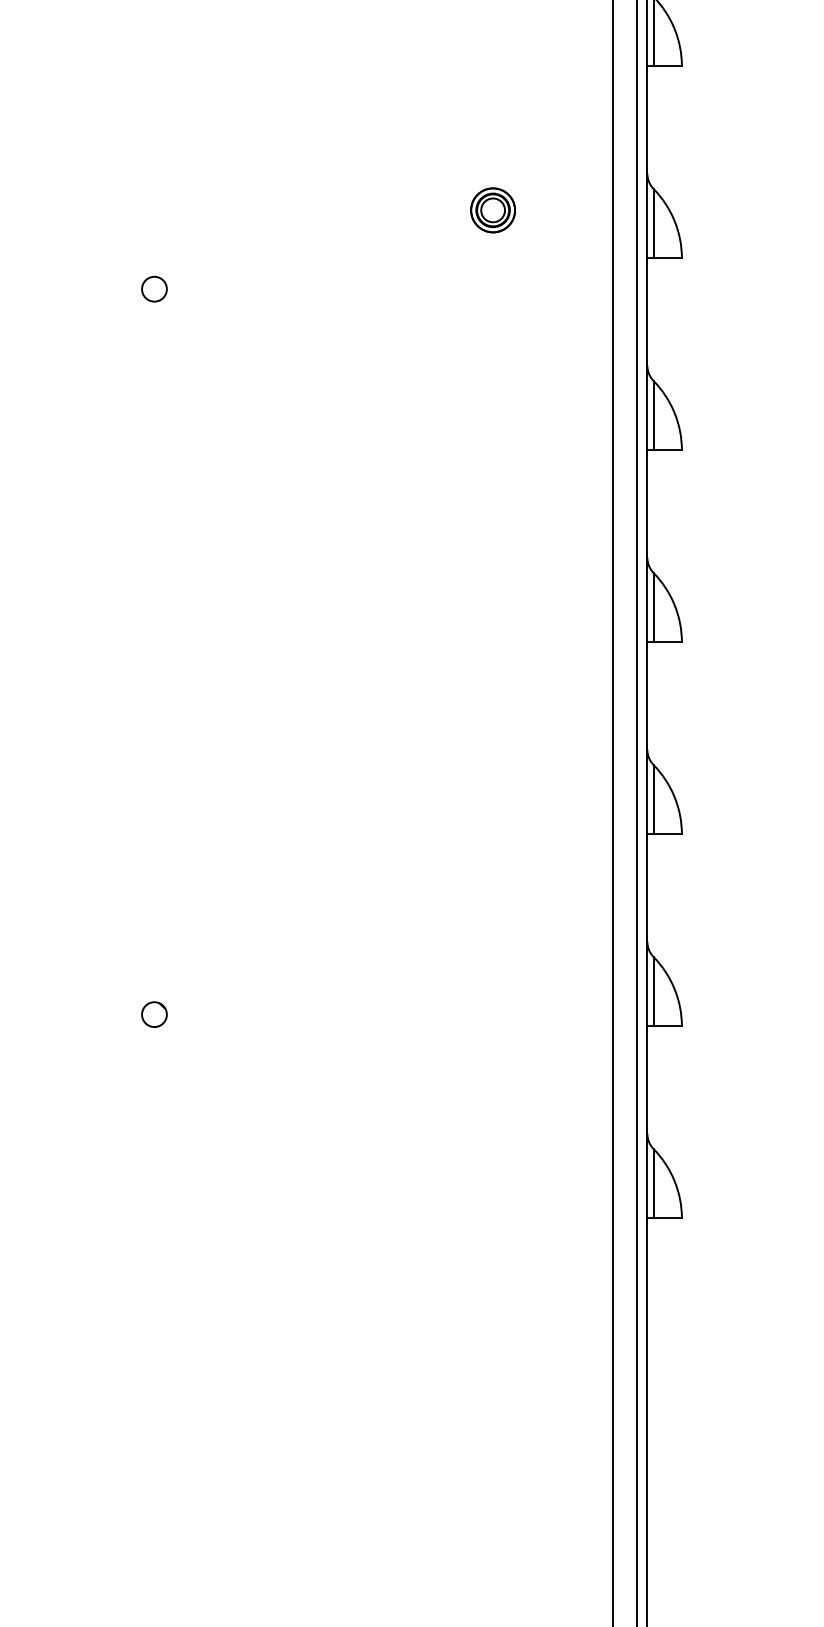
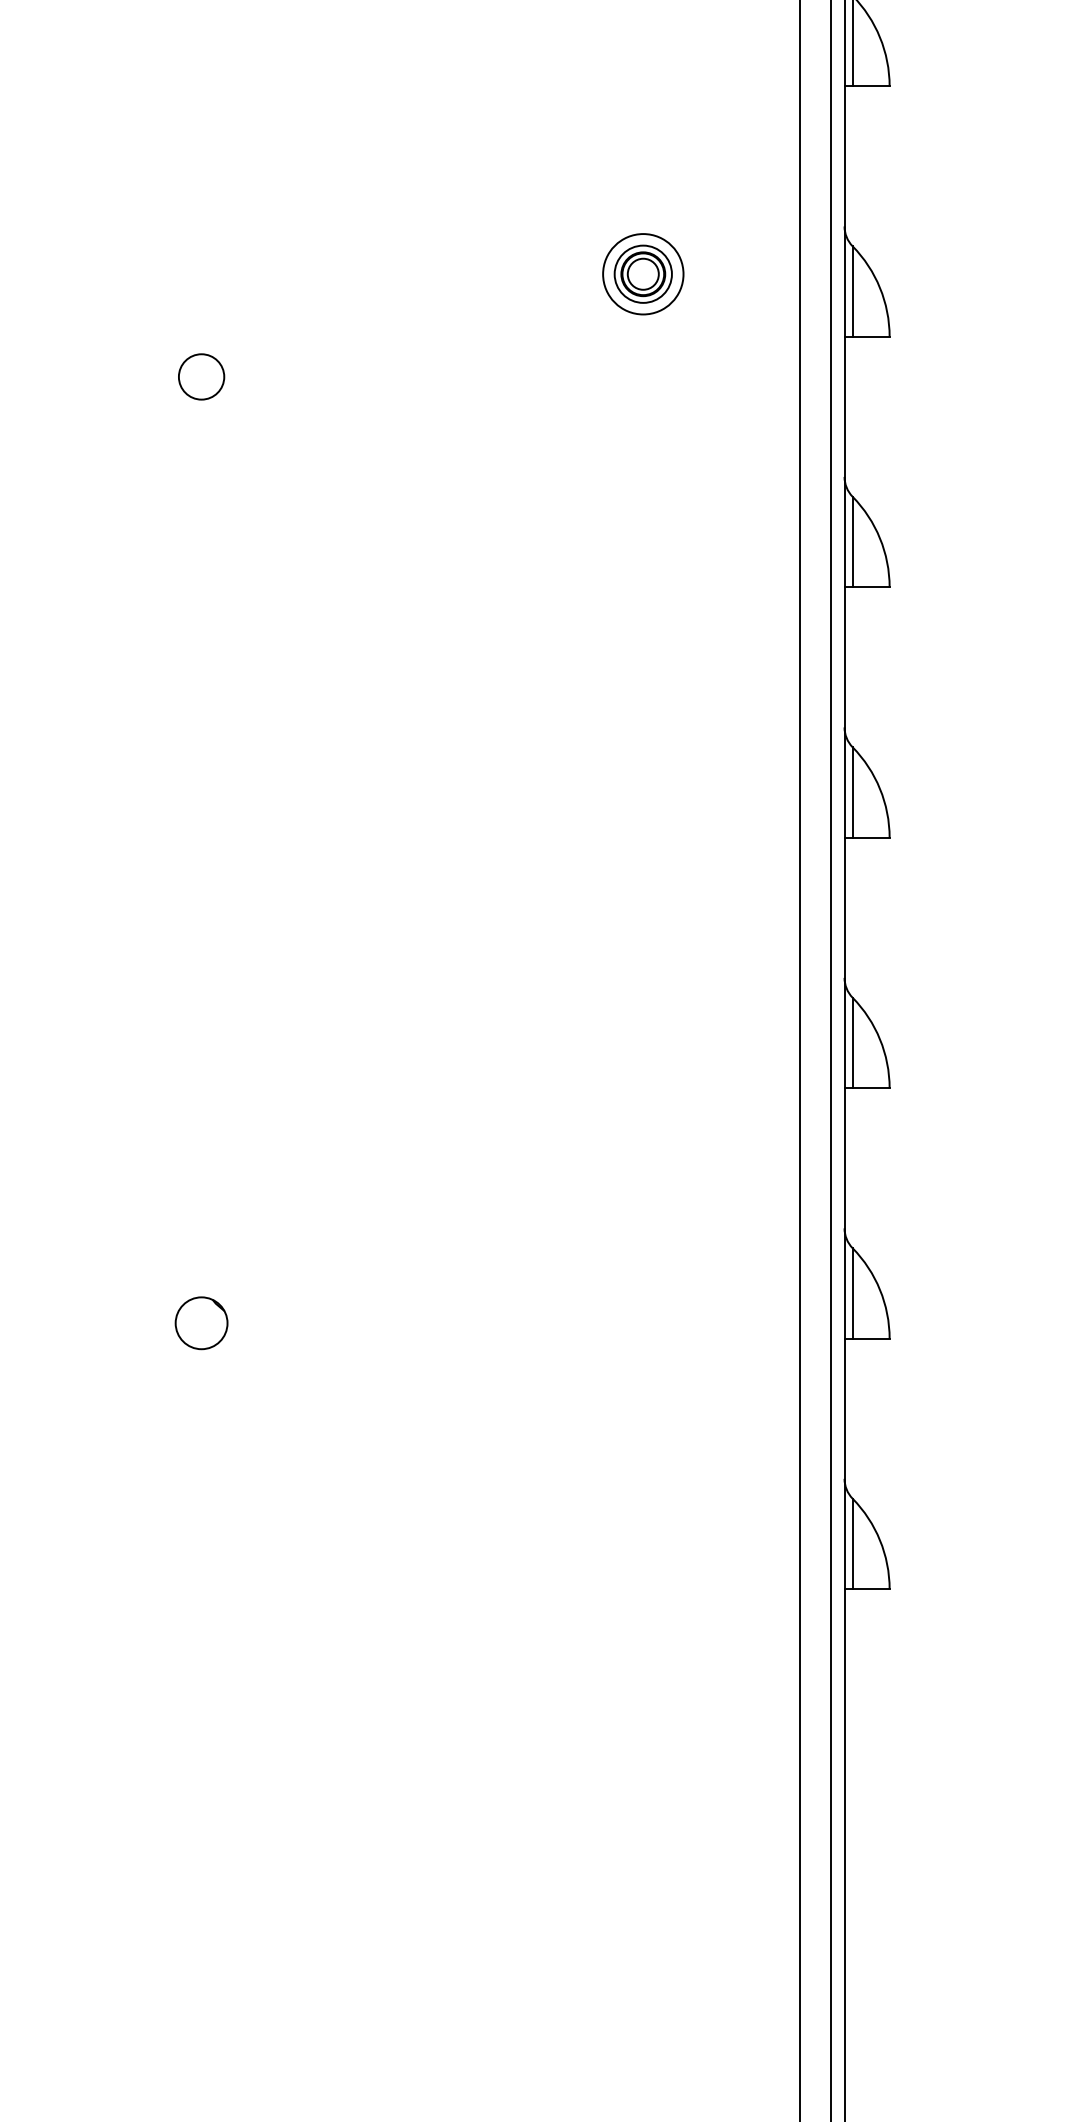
circle: (493, 209) -> (643, 273), size x1.4
circle: (154, 289) -> (201, 377), size x1.4
circle: (154, 1014) -> (201, 1323), size x1.6

